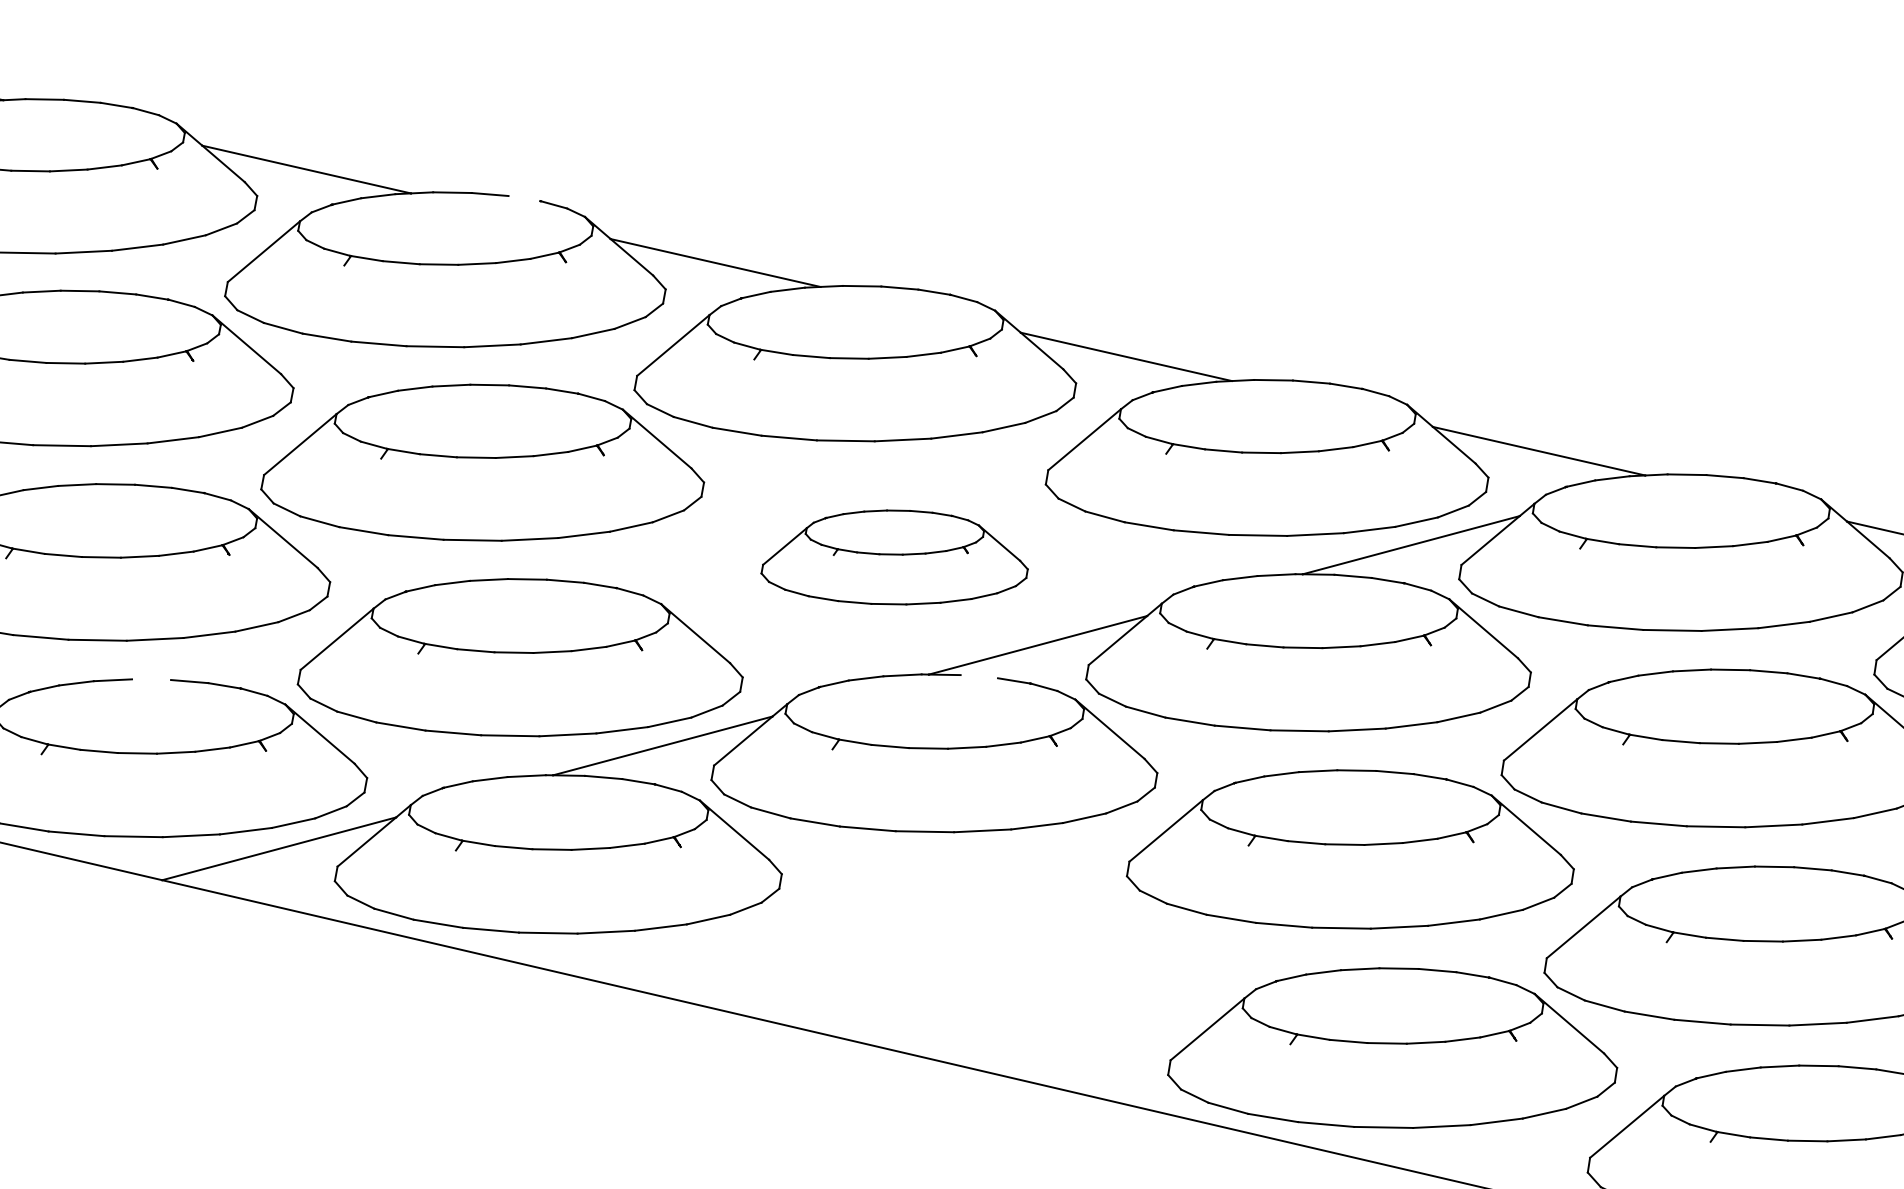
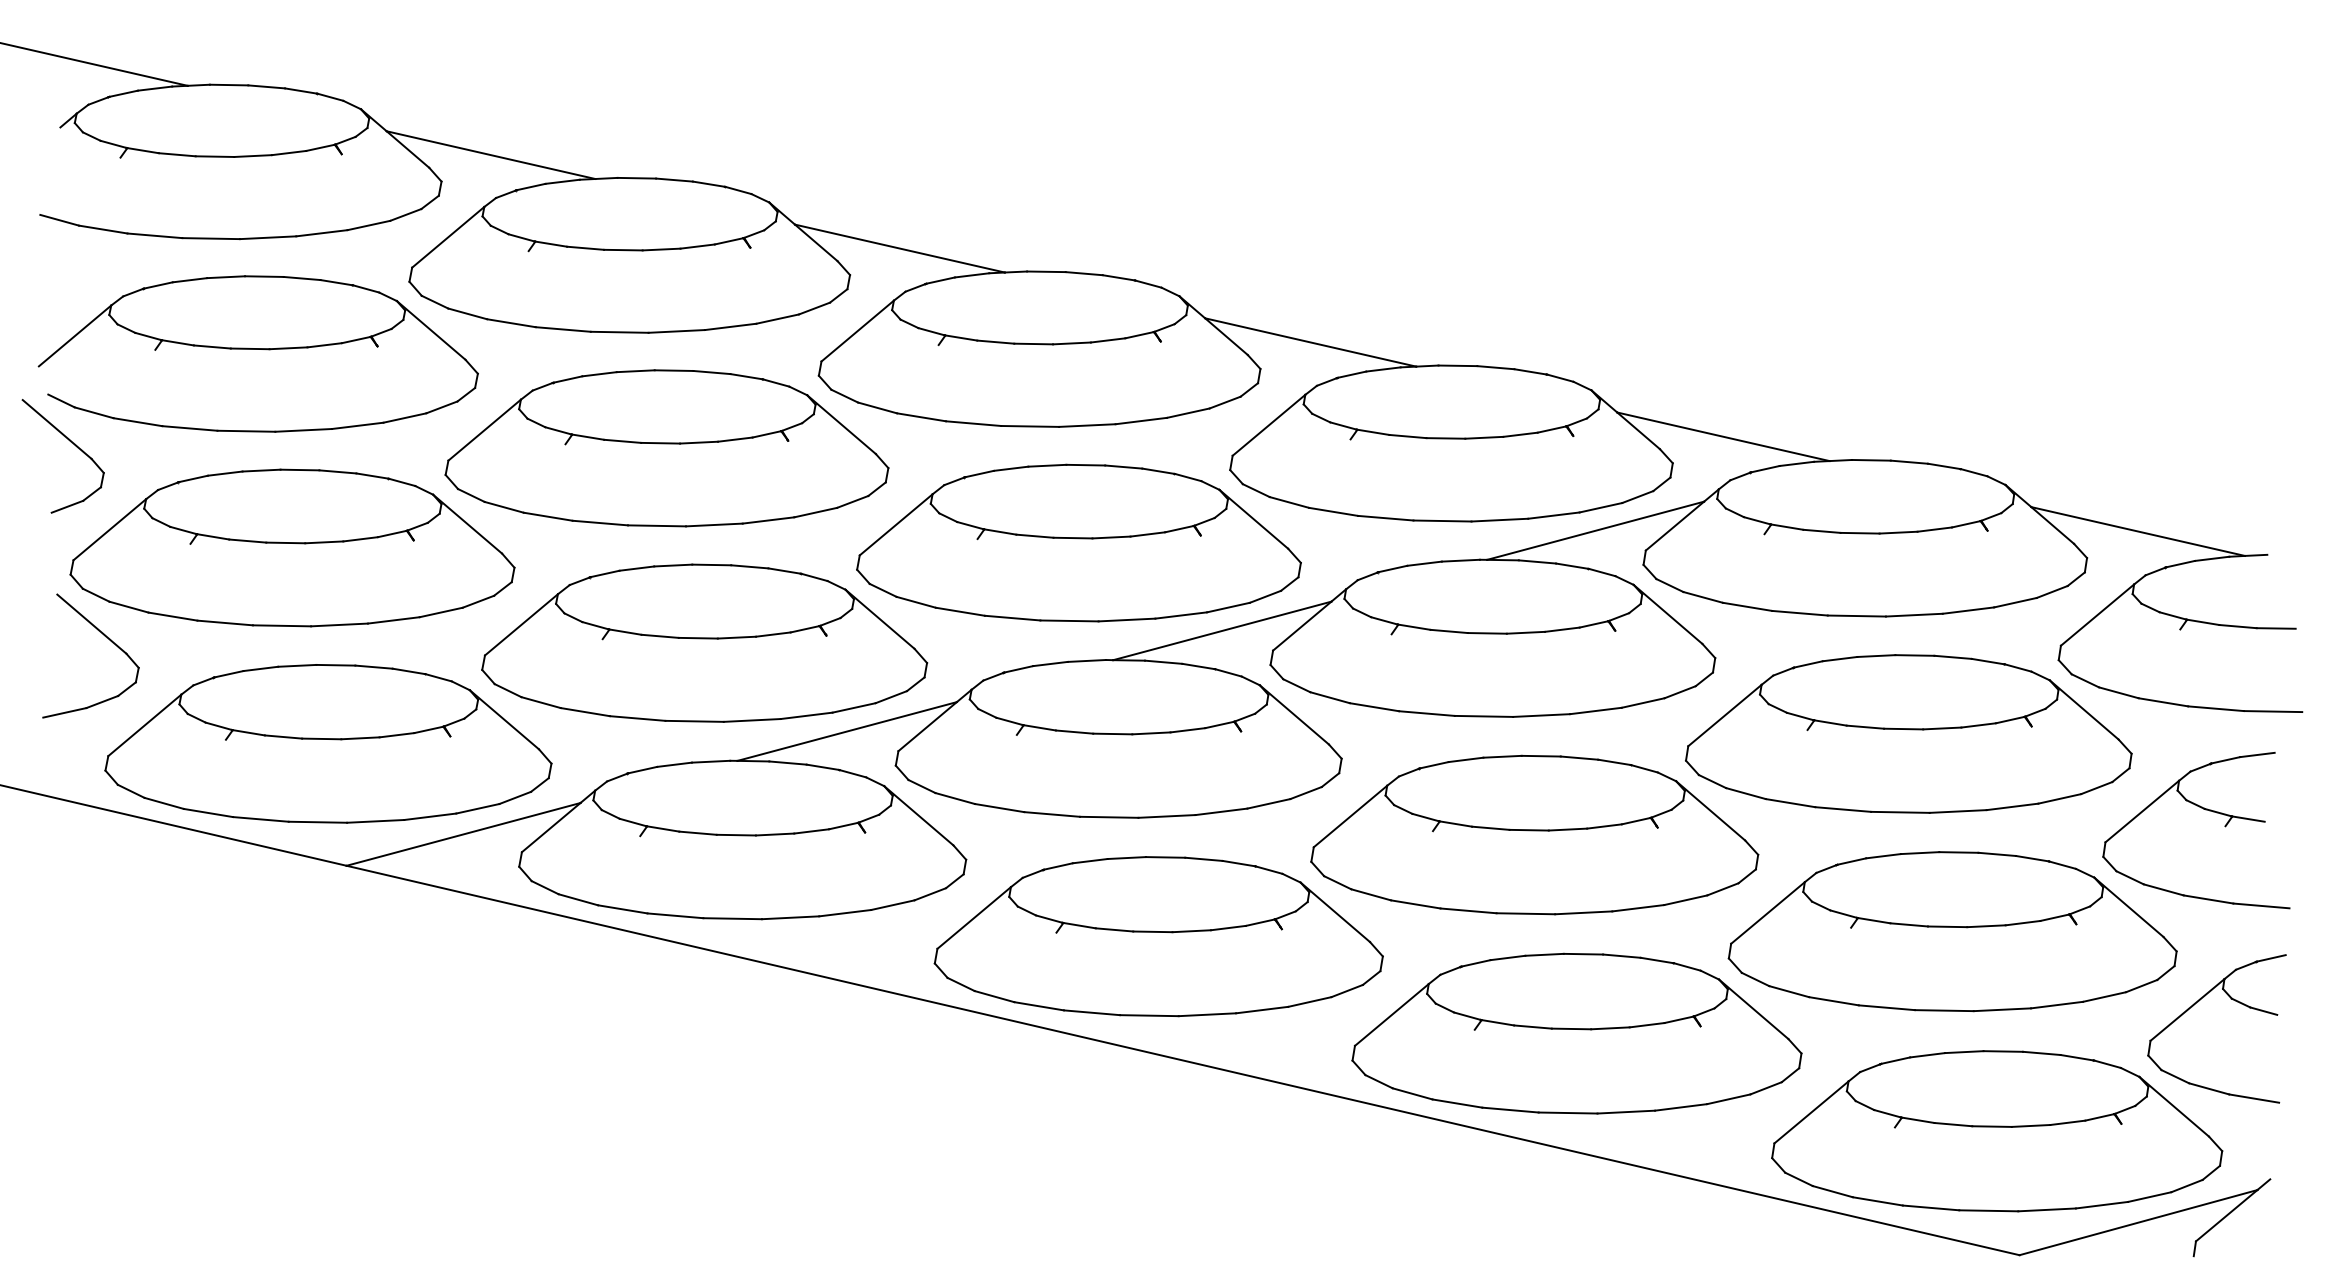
line: (524, 197) -> (708, 183), added
part: (894, 556) -> (1078, 542), size x1.67
line: (979, 675) -> (1163, 661), added
line: (151, 678) -> (335, 664), added
part: (974, 950) -> (1158, 936), added

